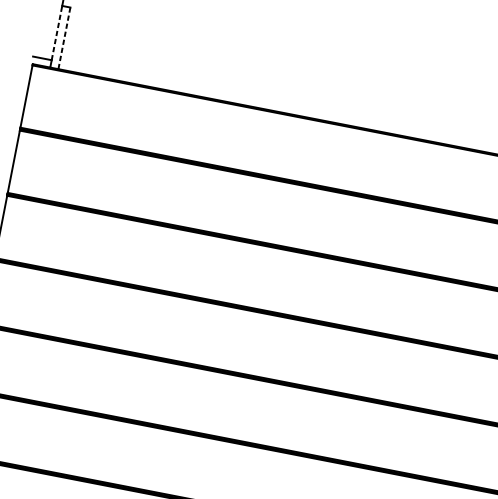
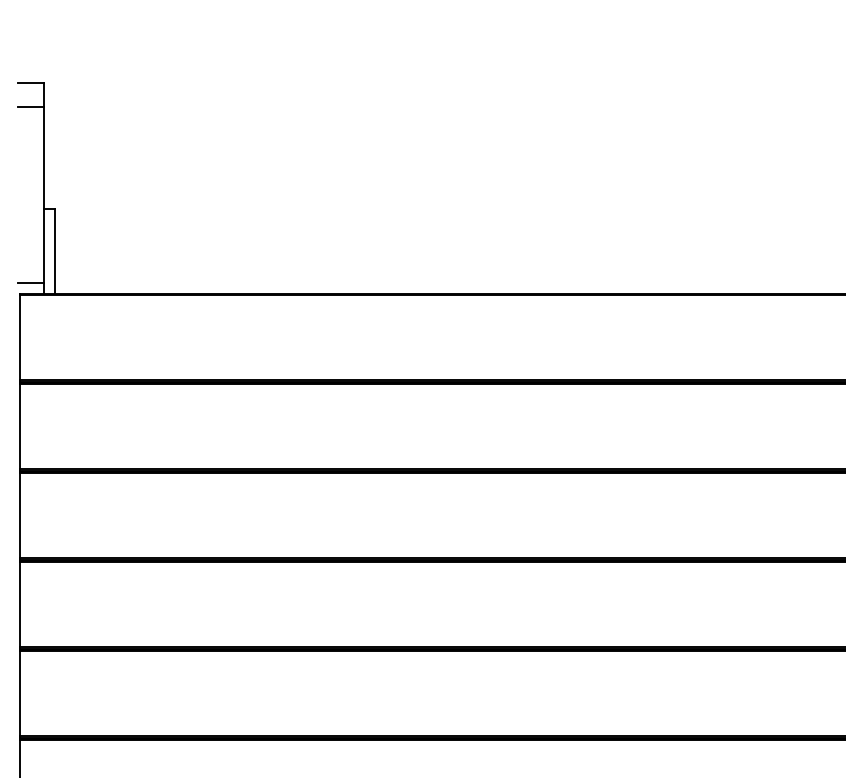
line: (56, 32) -> (43, 245), dashed -> solid
line: (64, 38) -> (54, 251), dashed -> solid

